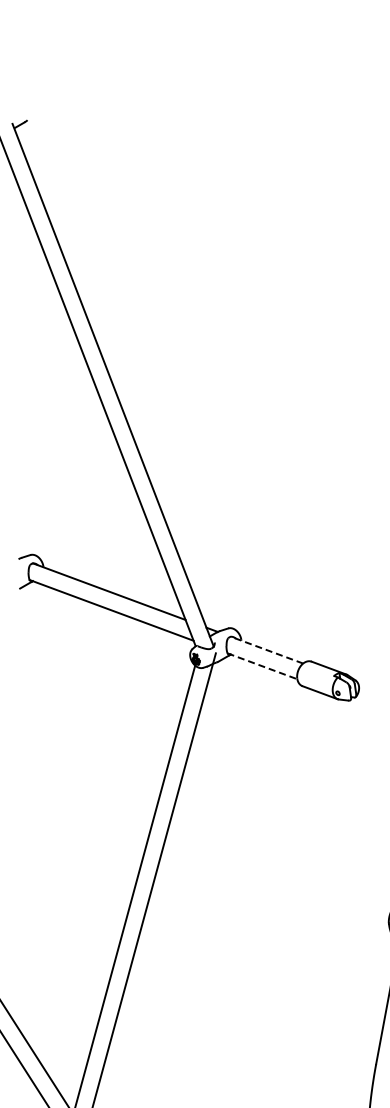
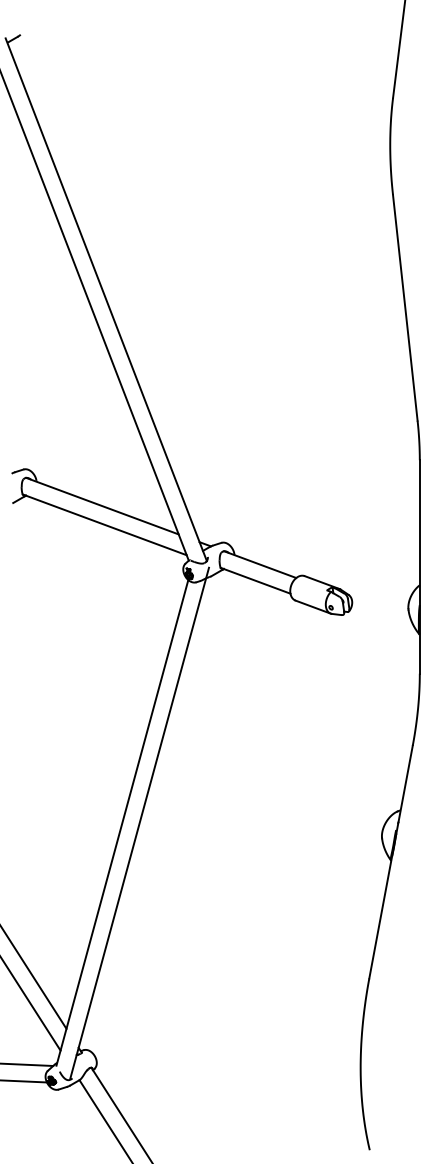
line: (266, 650) -> (259, 564), dashed -> solid
line: (263, 666) -> (256, 580), dashed -> solid

